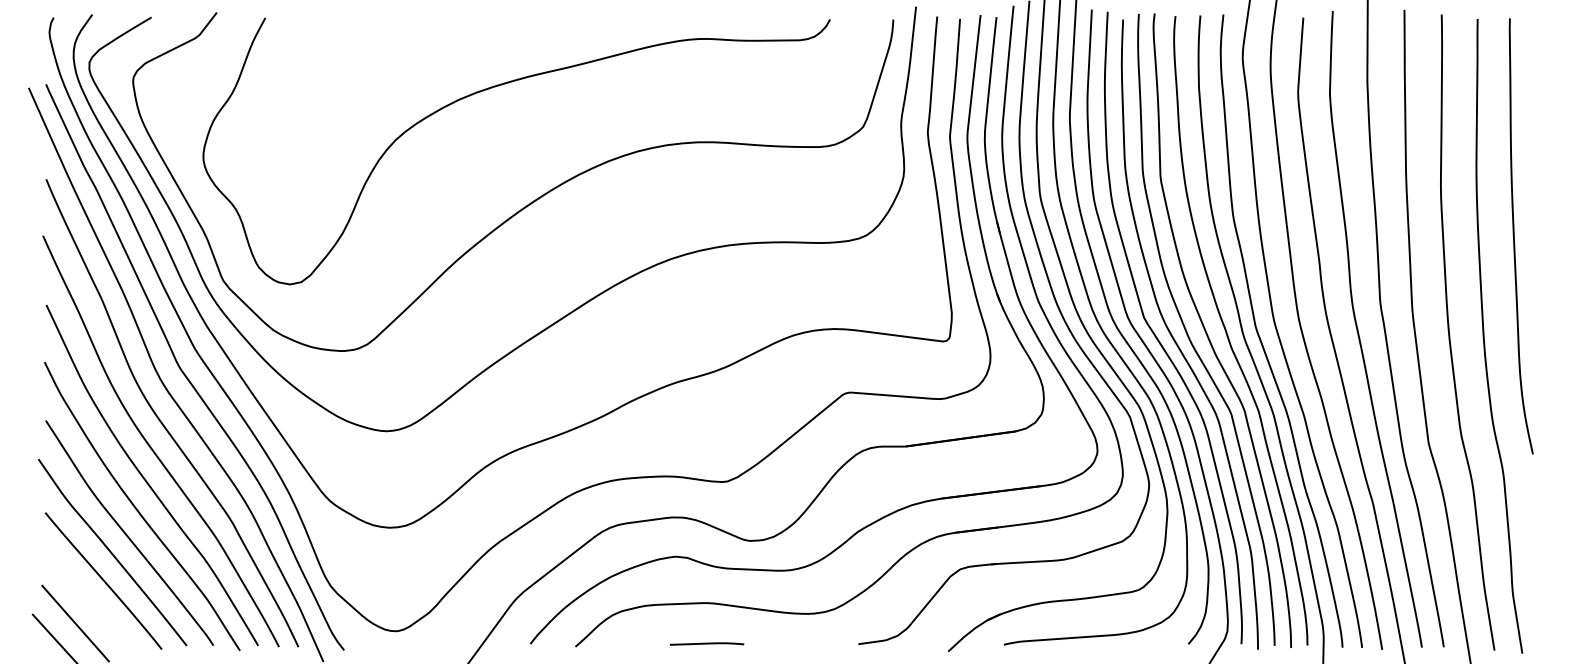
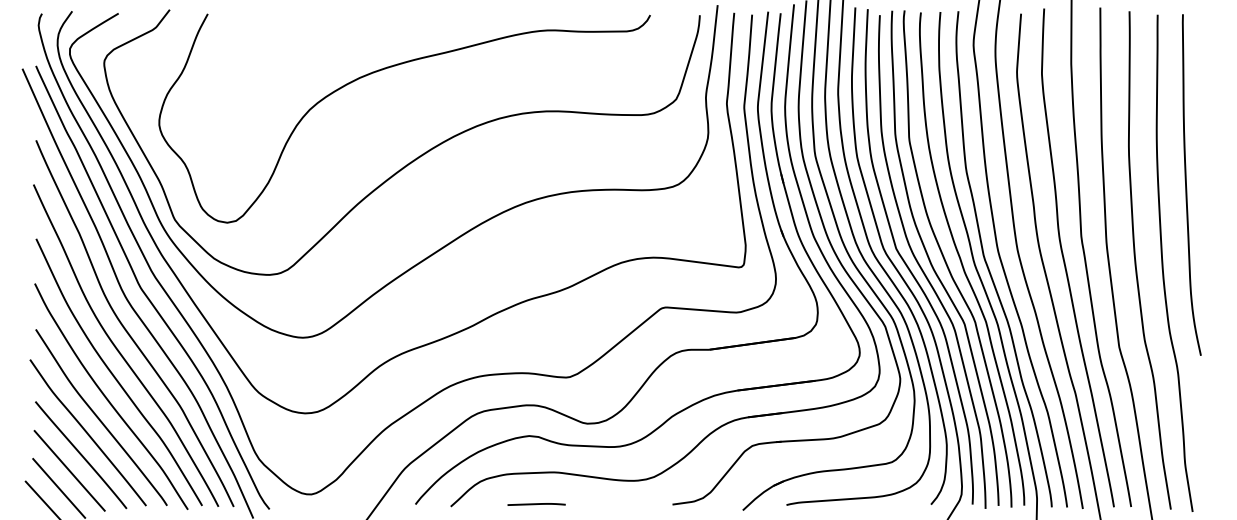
line: (88, 601) -> (69, 471), added
line: (706, 643) -> (536, 504), moved

